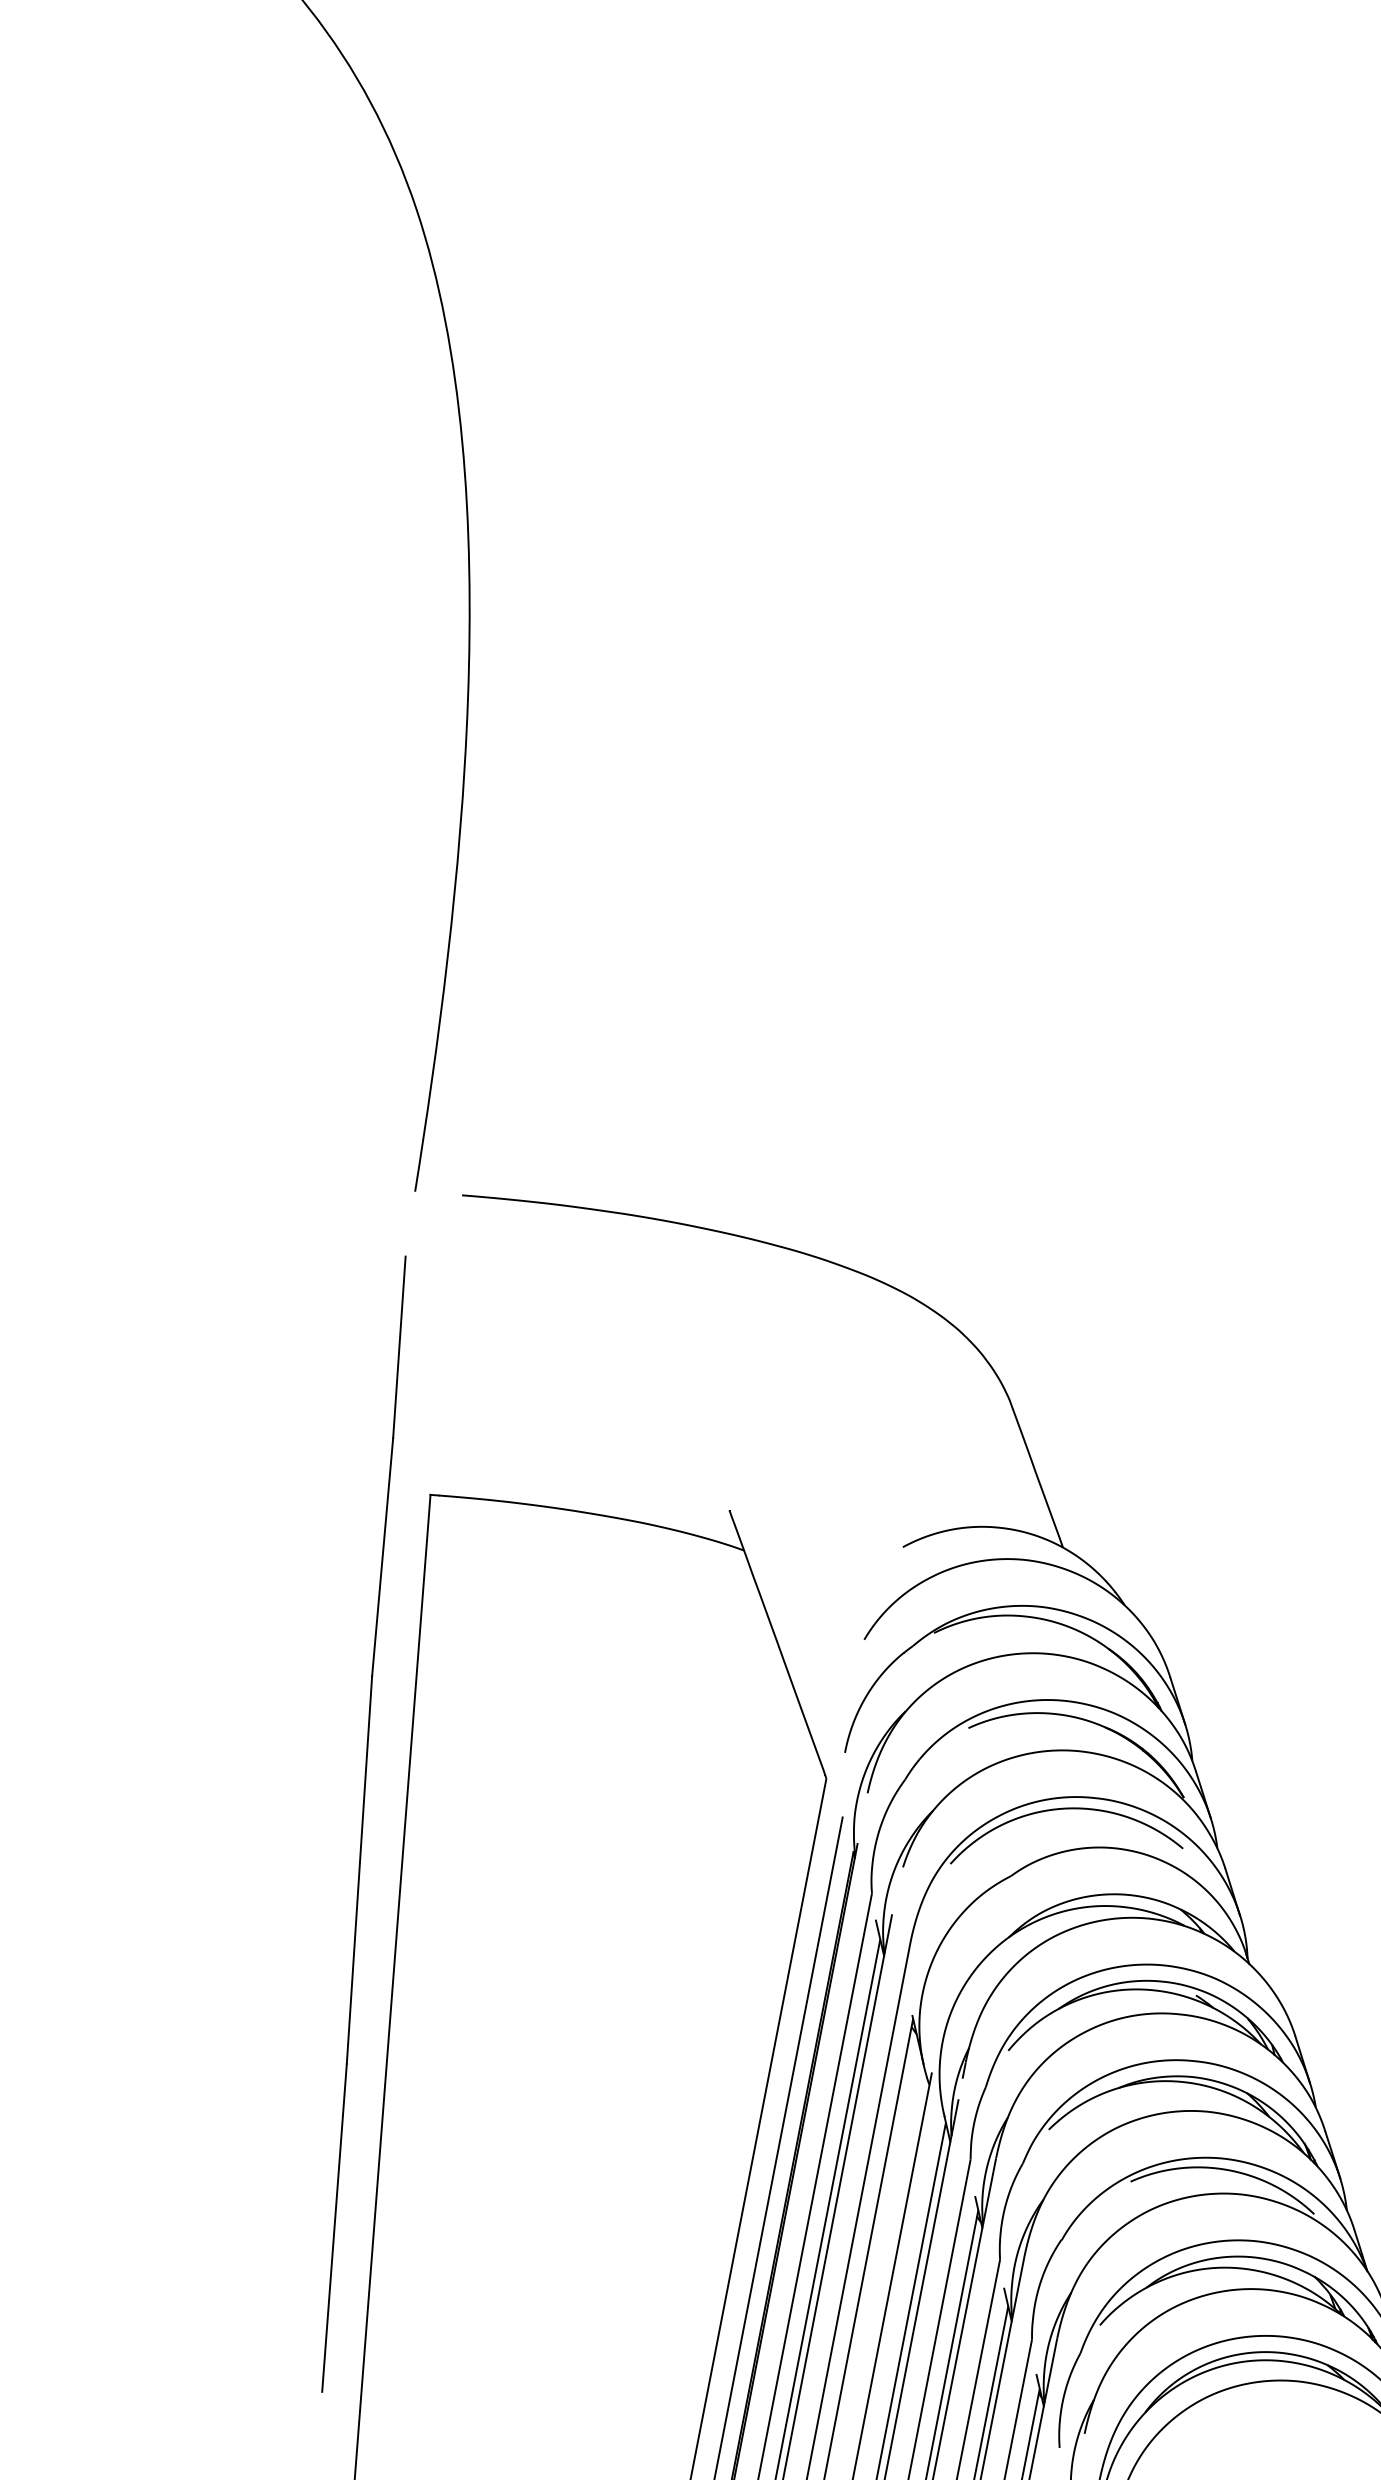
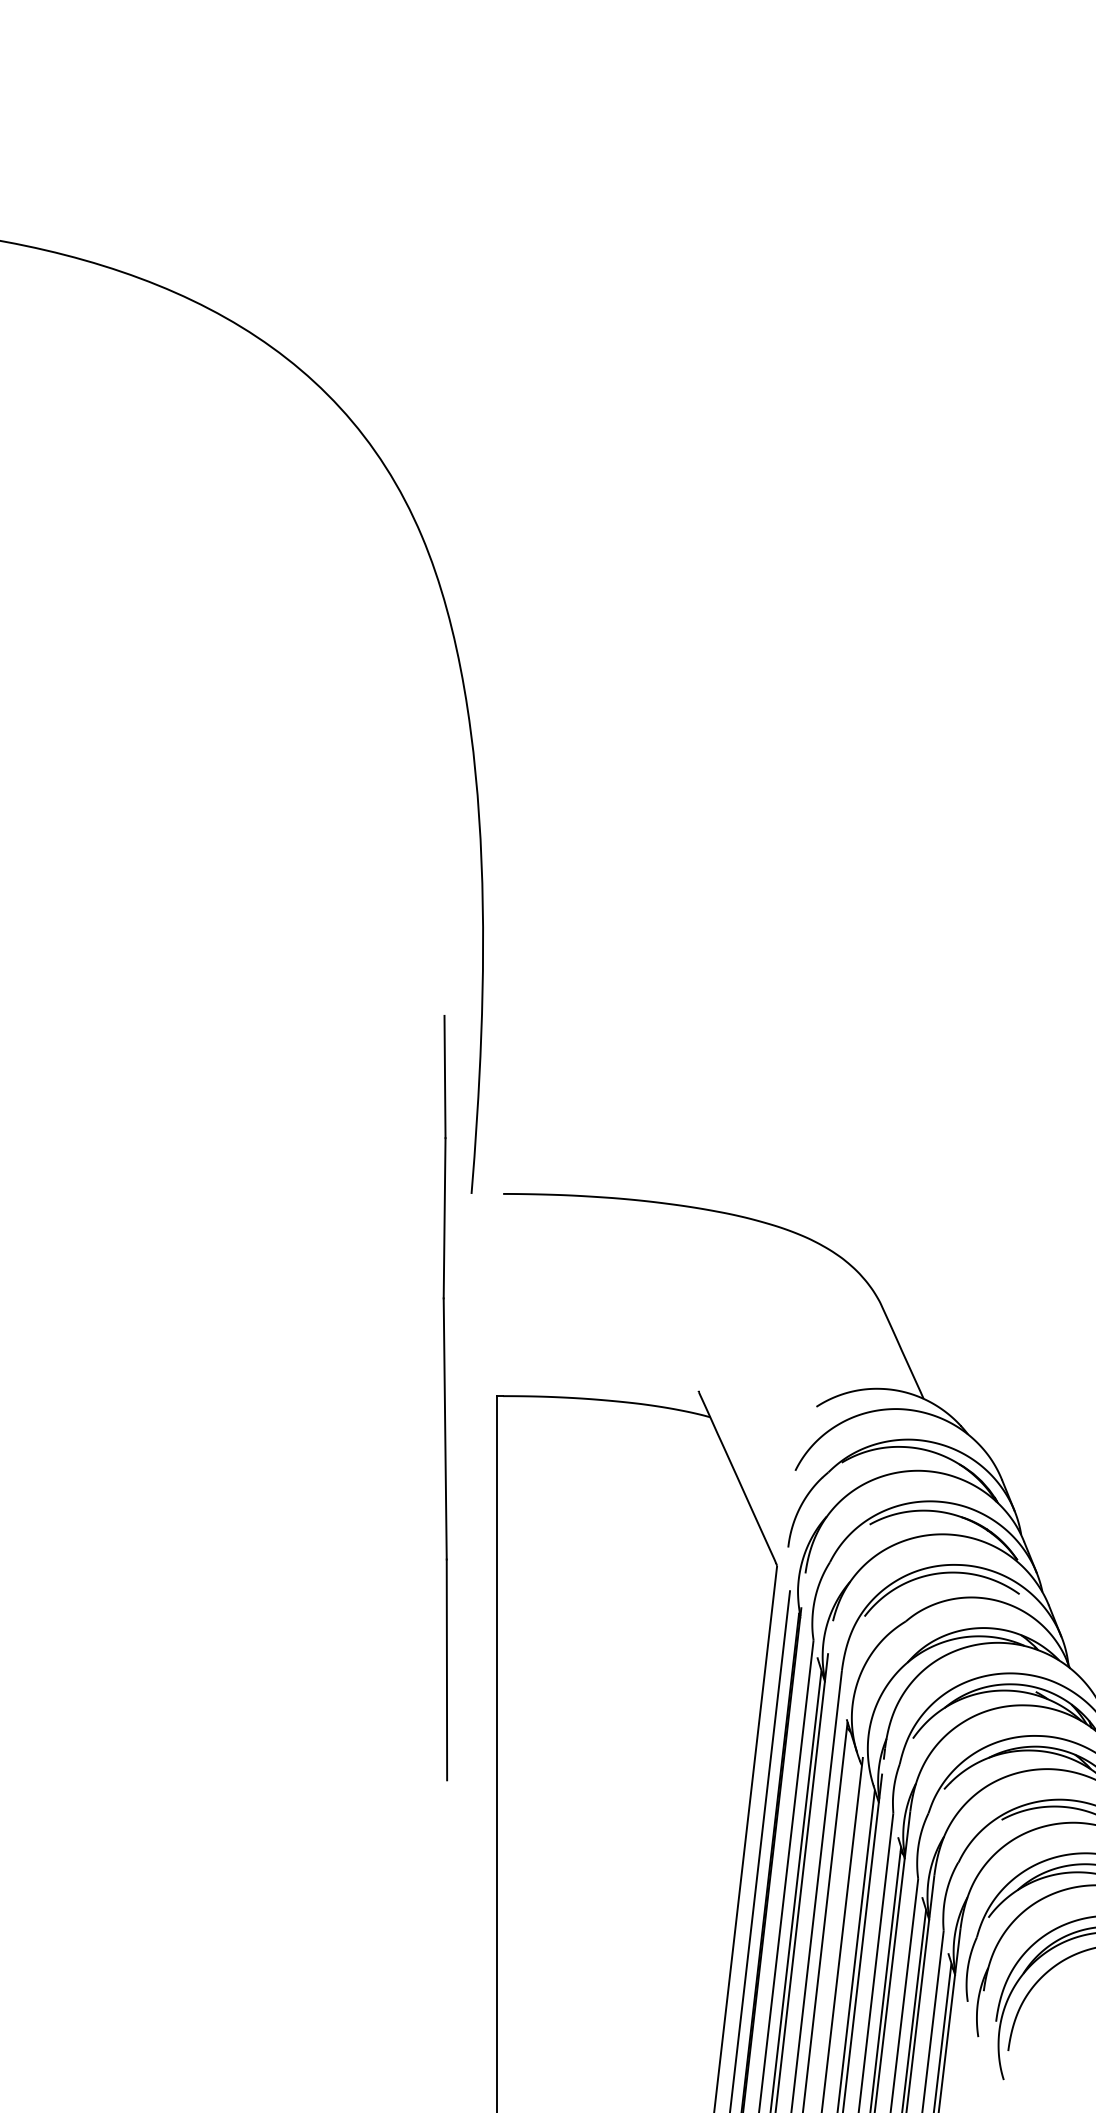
part: (361, 1824) -> (444, 1398), moved

